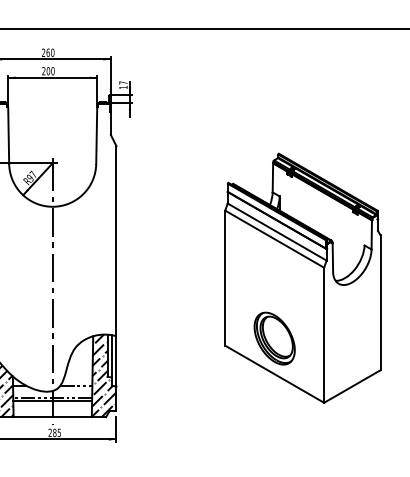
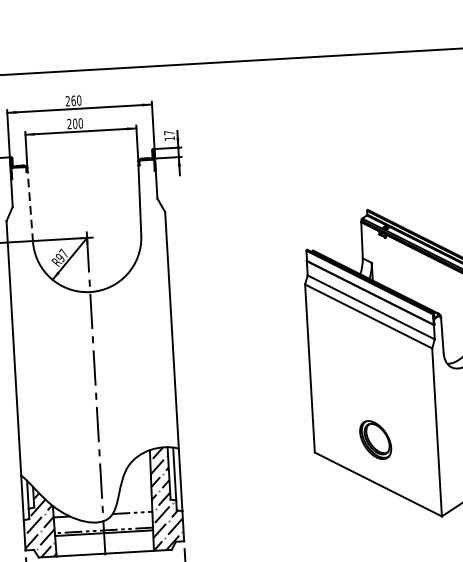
line: (8, 135) -> (30, 206), solid -> dashed
part: (274, 338) -> (375, 439), size x0.6

